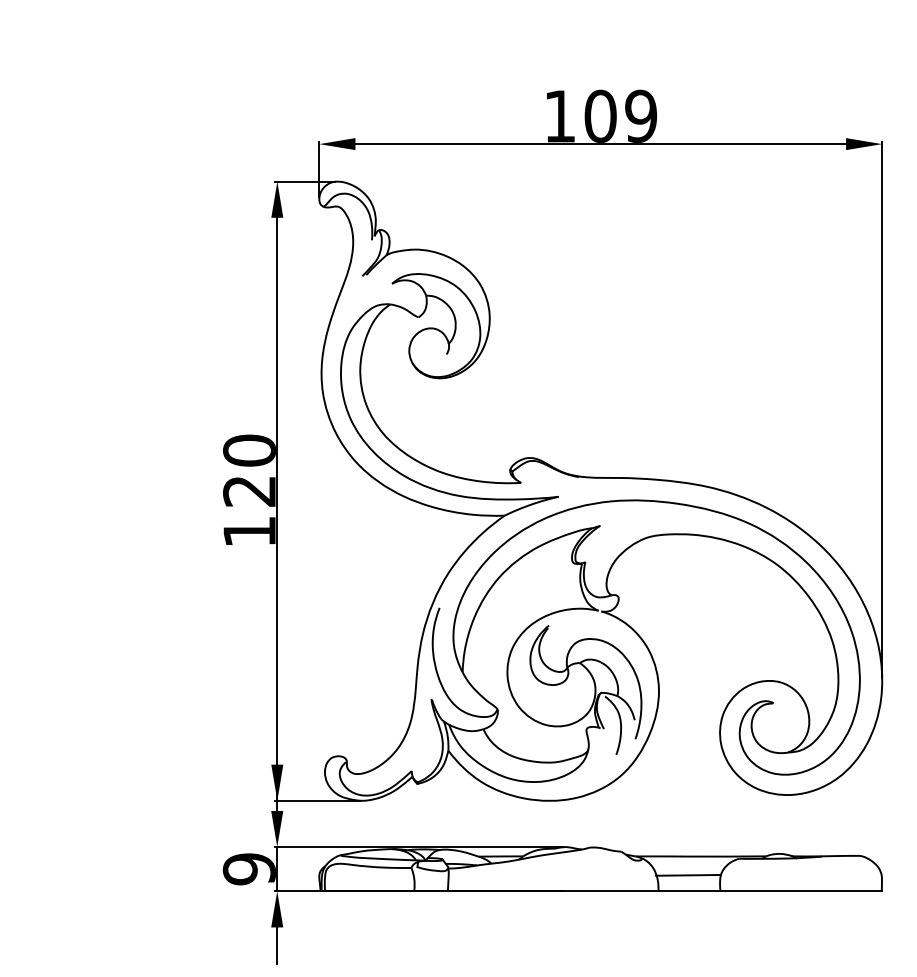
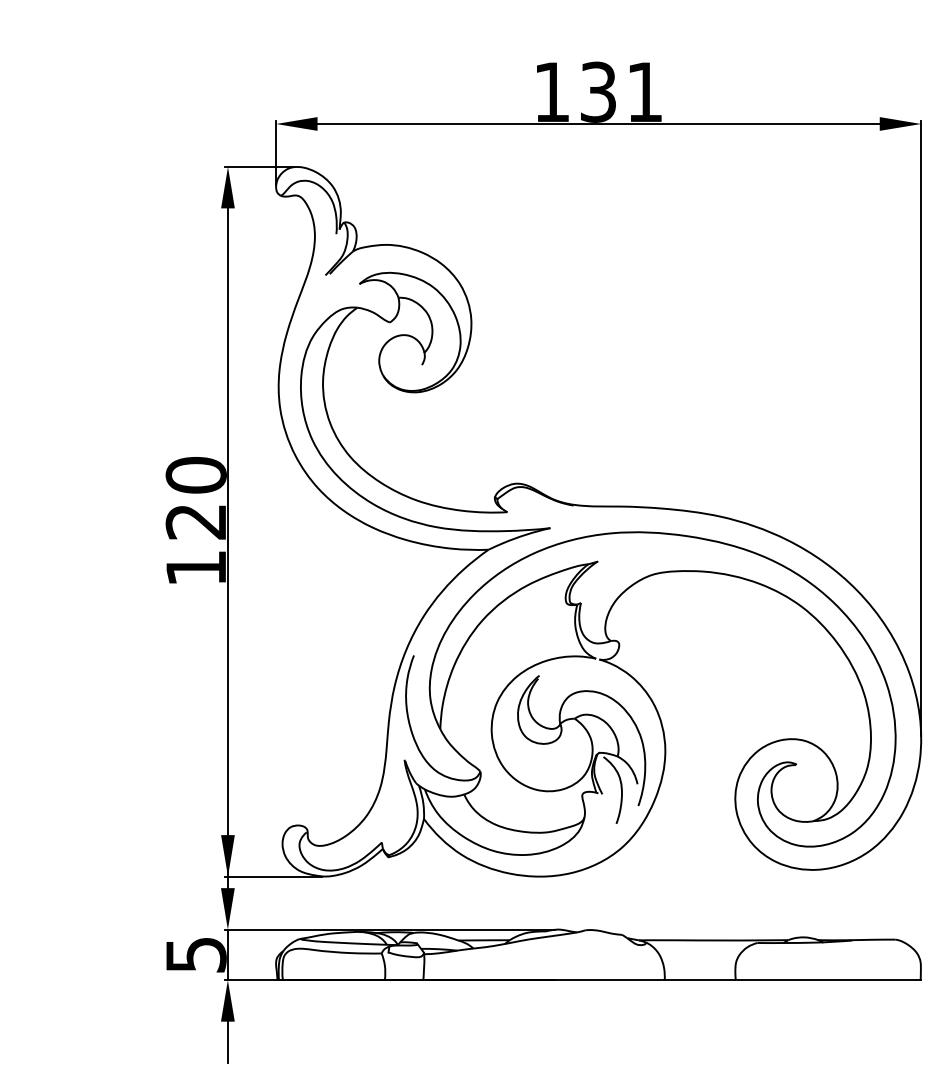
text: (620, 115) -> (621, 91), 109 -> 131
text: (248, 869) -> (194, 955), 9 -> 5
line: (688, 874) -> (699, 960), removed

